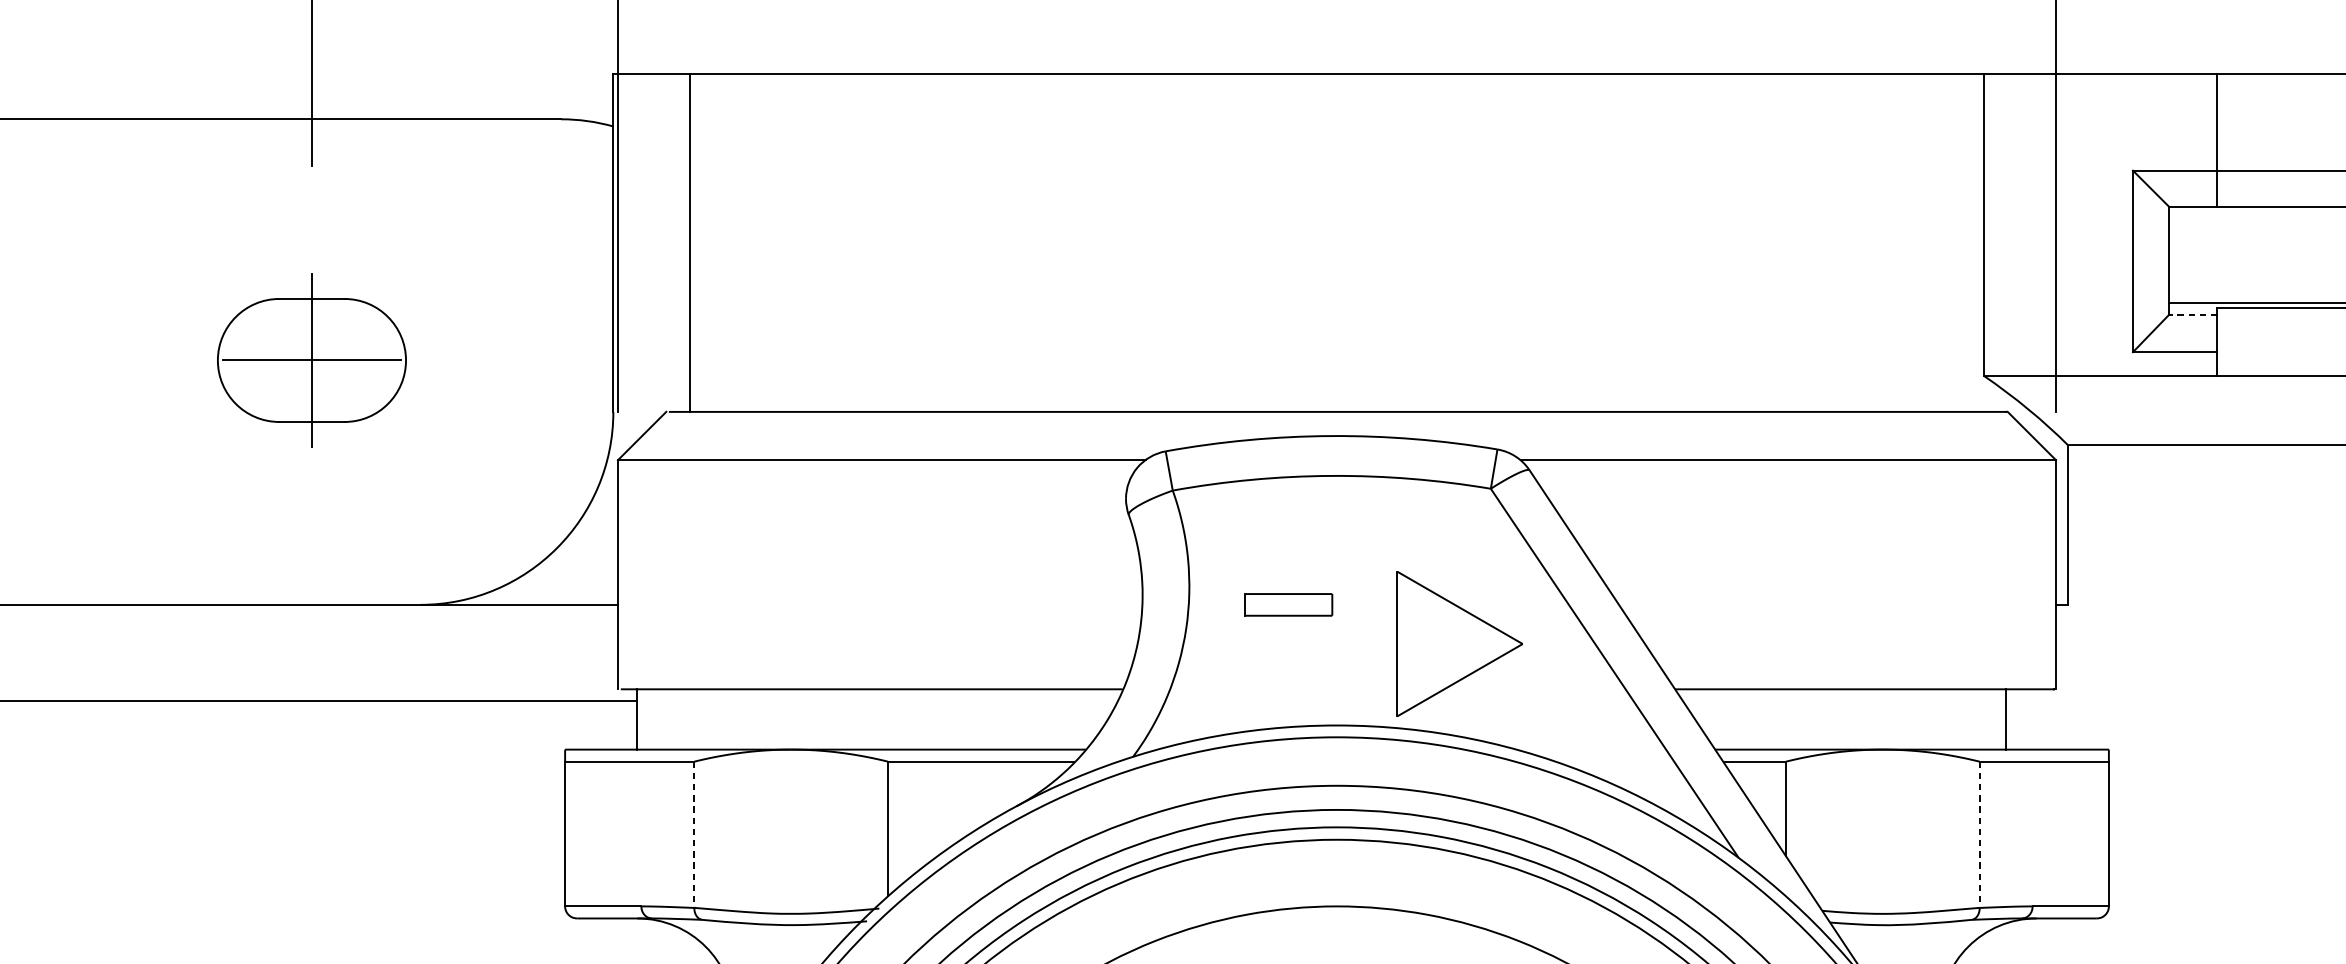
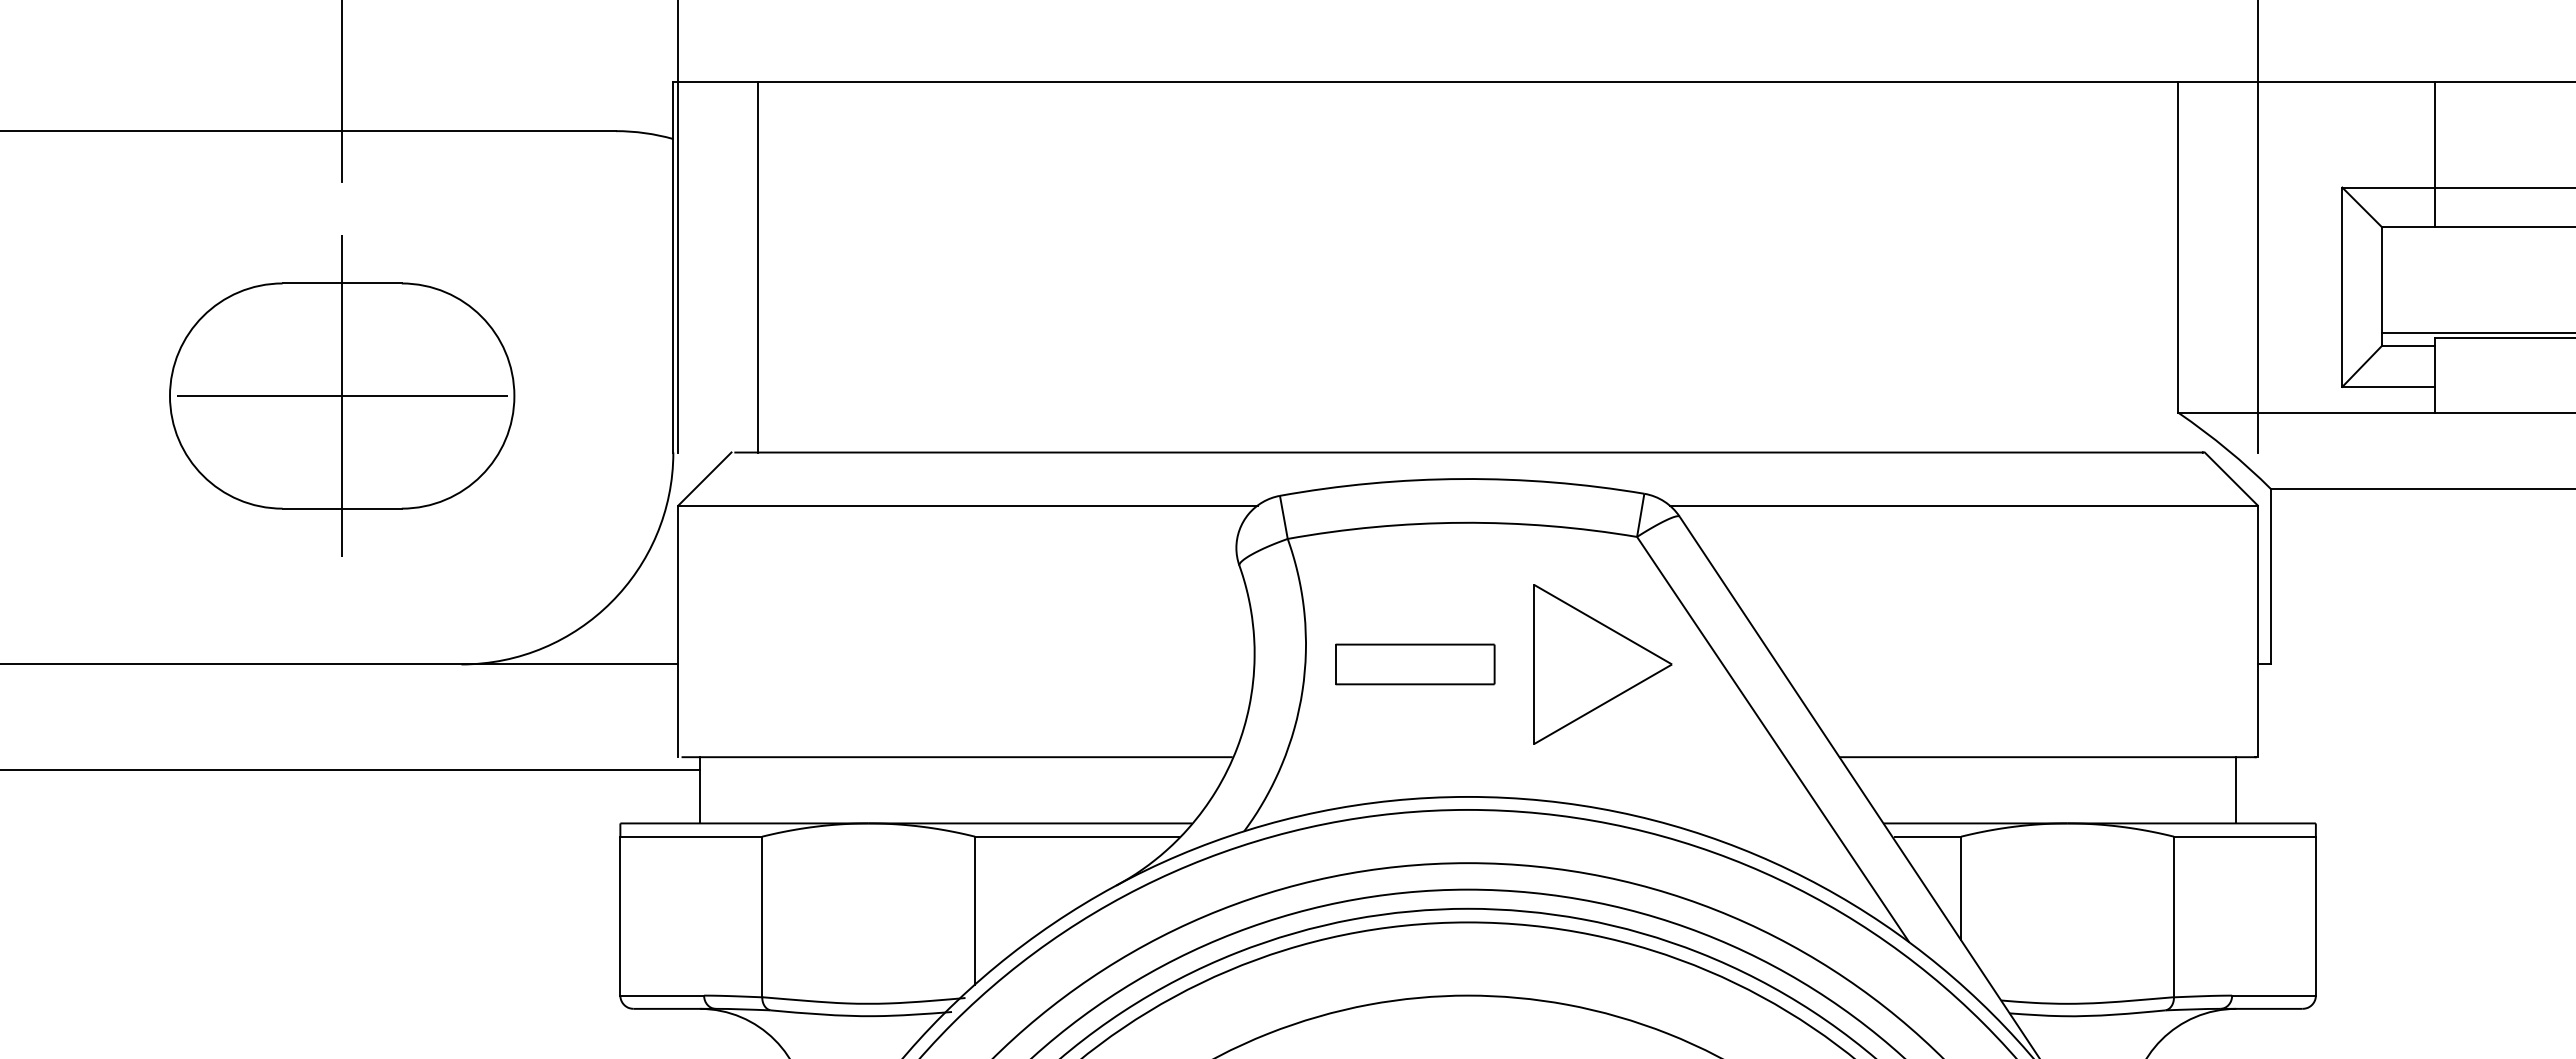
line: (2193, 314) -> (2408, 345), dashed -> solid
part: (312, 359) -> (342, 395), size x1.67
part: (1289, 604) -> (1415, 664), size x1.67
part: (1459, 644) -> (1602, 664), moved
line: (2006, 719) -> (2236, 790), moved
line: (694, 835) -> (762, 917), dashed -> solid
line: (1979, 835) -> (2173, 917), dashed -> solid

